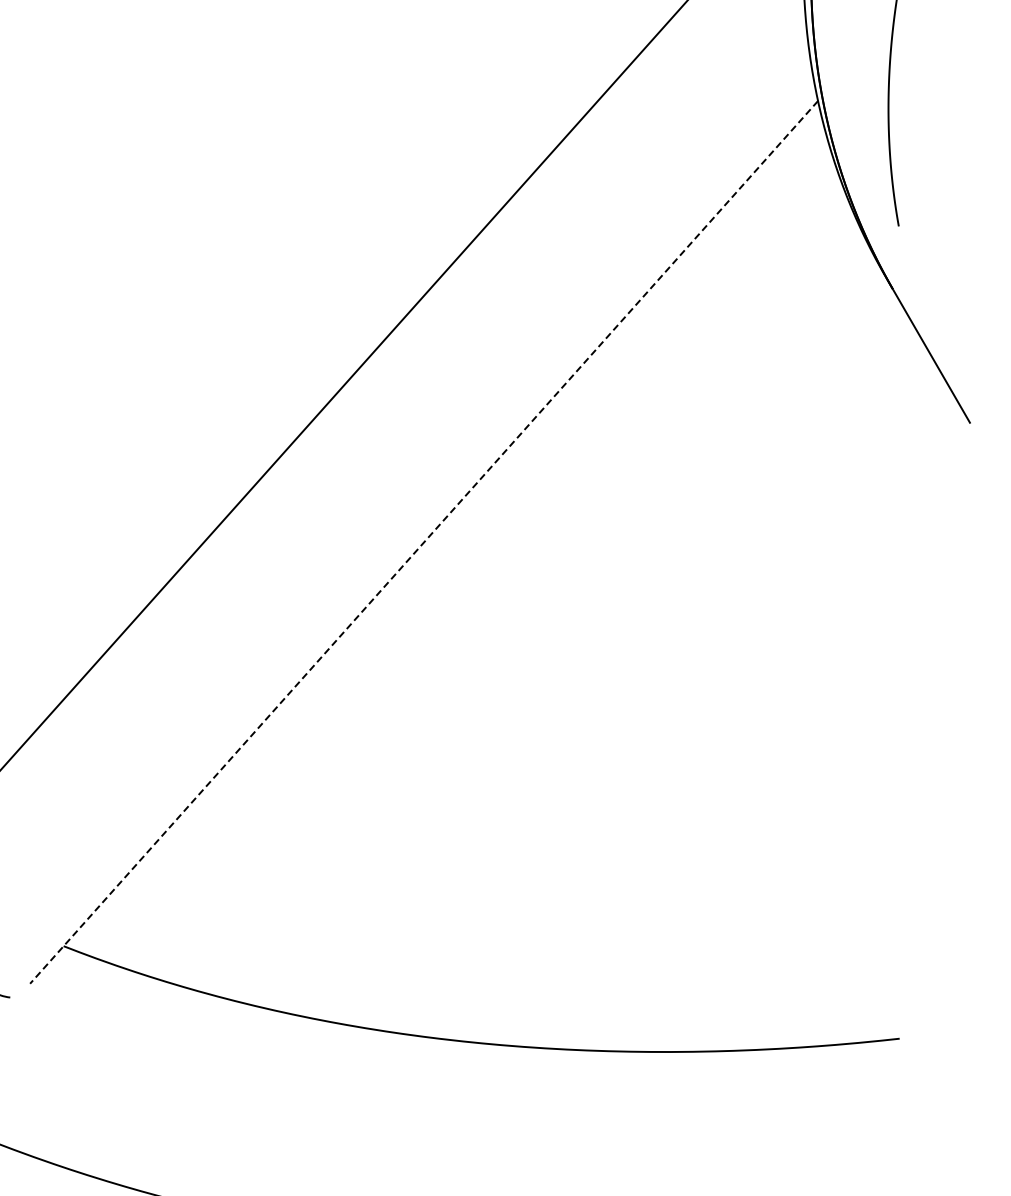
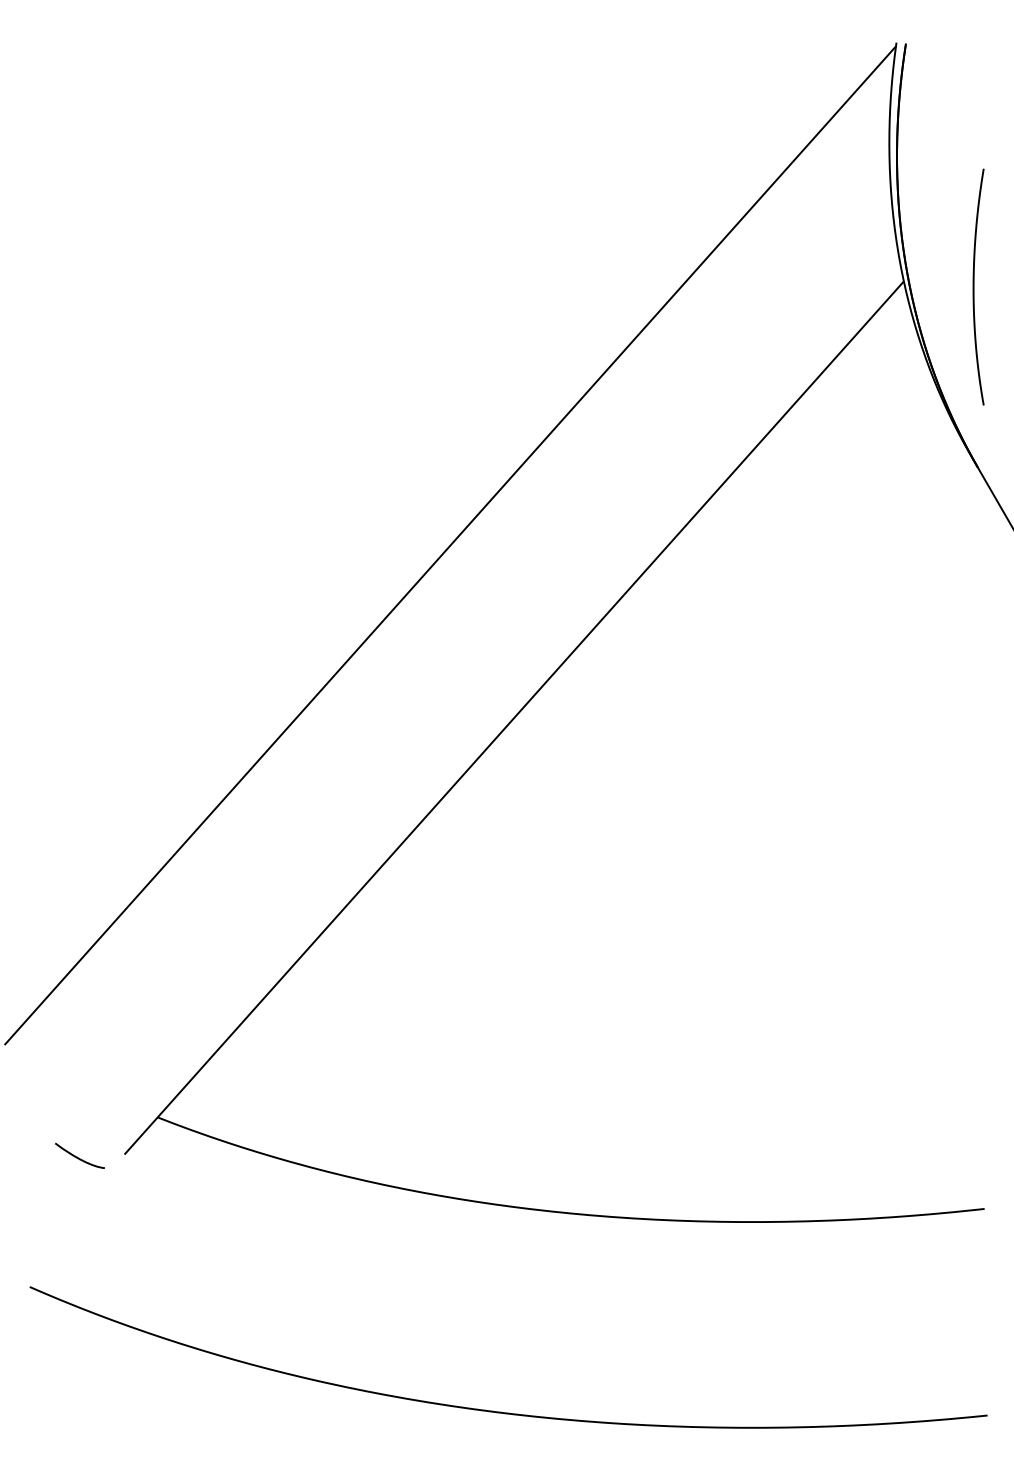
line: (423, 542) -> (513, 718), dashed -> solid

